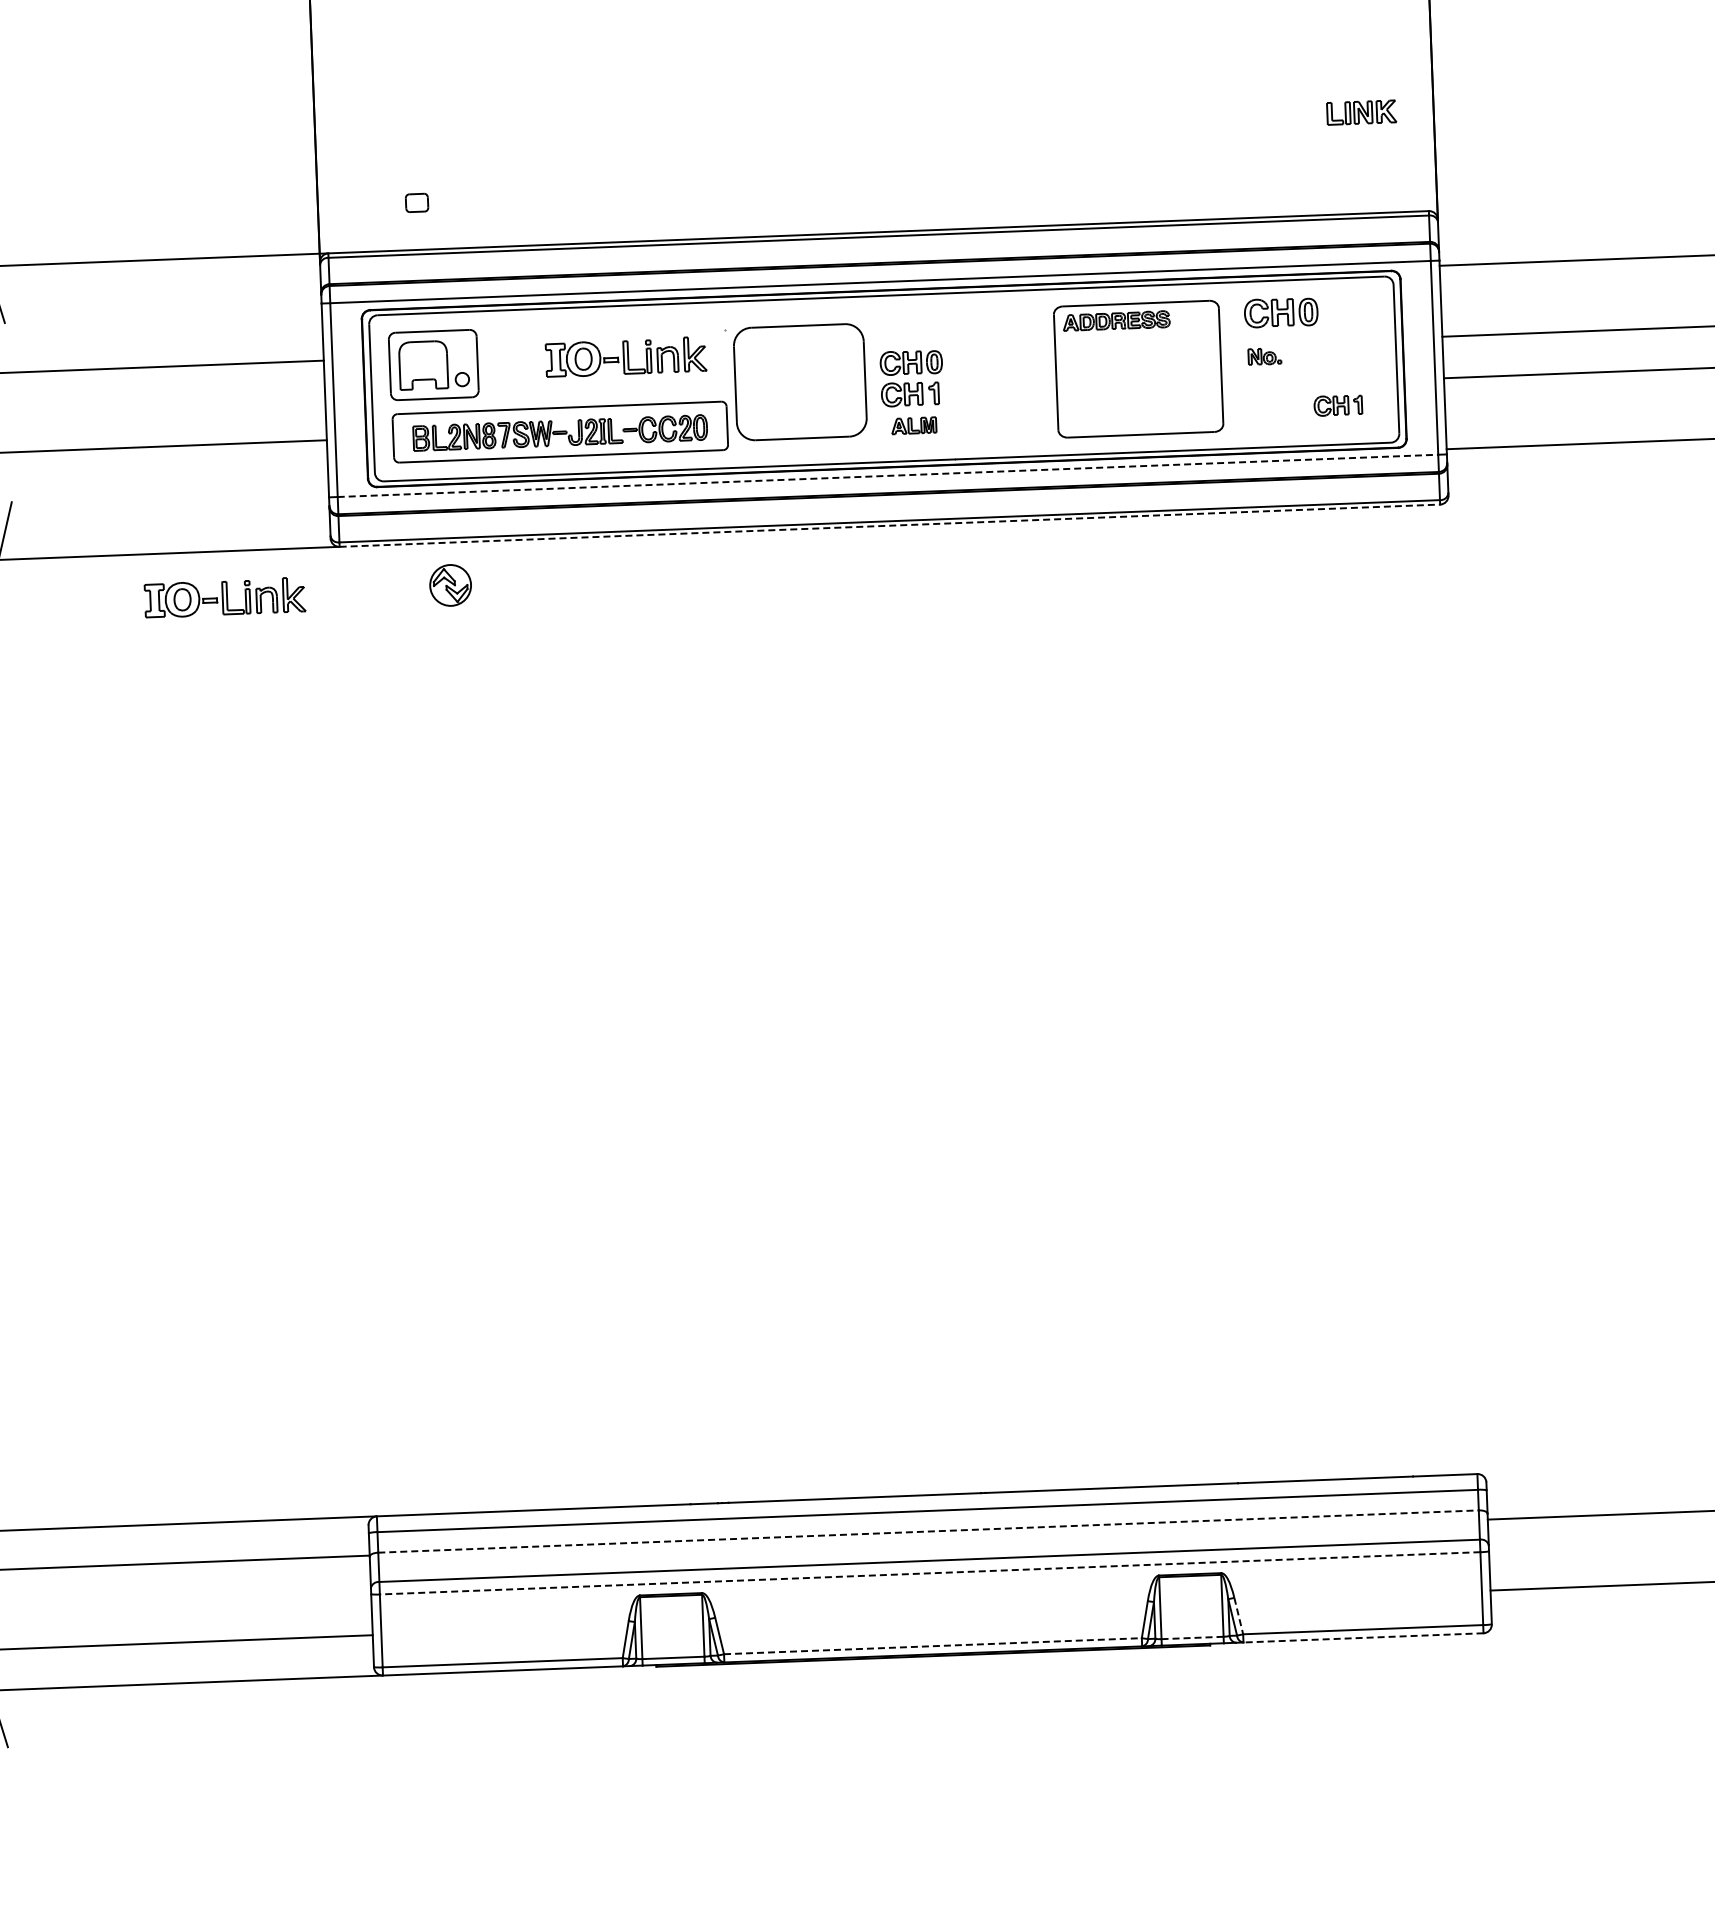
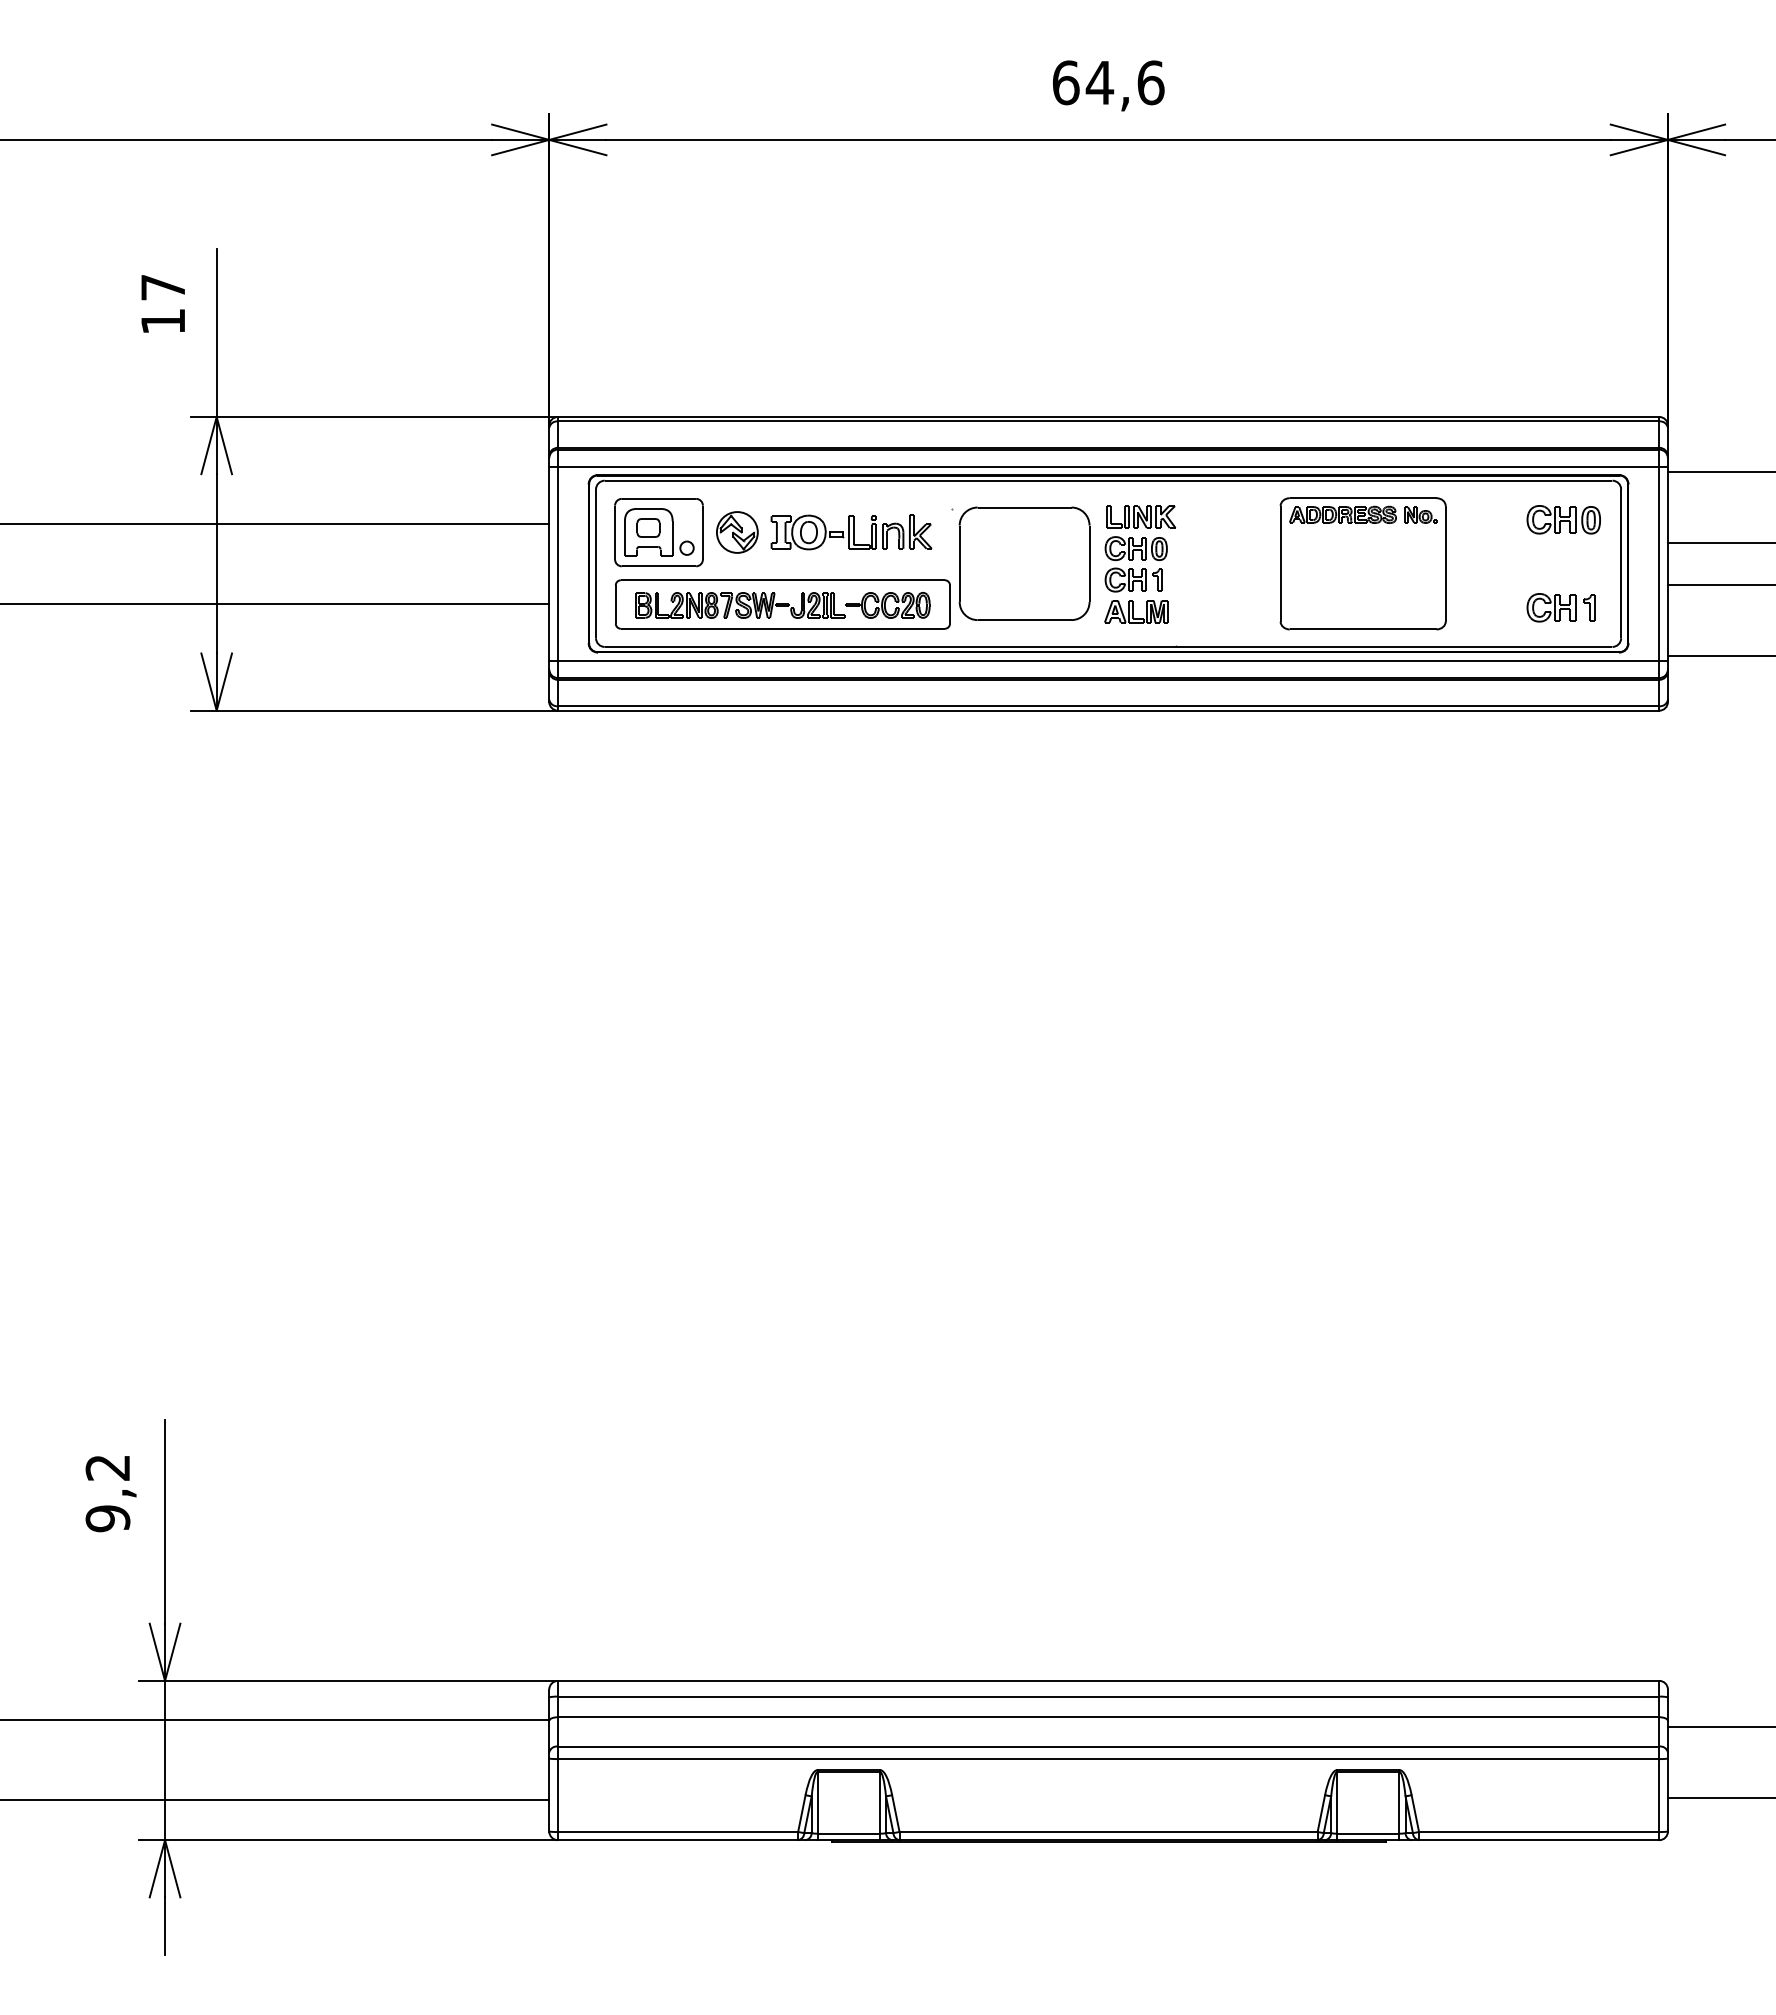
part: (1361, 112) -> (1140, 516), moved
part: (417, 202) -> (648, 527), moved
part: (1280, 312) -> (1563, 519), moved
part: (1264, 356) -> (1420, 514), moved
part: (1337, 405) -> (1560, 607), size x1.43
part: (913, 425) -> (1136, 611), size x1.43
line: (887, 475) -> (1108, 660), dashed -> solid
line: (889, 525) -> (1108, 710), dashed -> solid
part: (450, 585) -> (737, 532), moved
part: (225, 598) -> (441, 757), removed
line: (928, 1531) -> (1108, 1717), dashed -> solid
line: (930, 1573) -> (1108, 1759), dashed -> solid
line: (1238, 1615) -> (1415, 1813), dashed -> solid
line: (1192, 1637) -> (1368, 1833), dashed -> solid
line: (1362, 1638) -> (1538, 1840), dashed -> solid
line: (933, 1645) -> (1109, 1831), dashed -> solid

